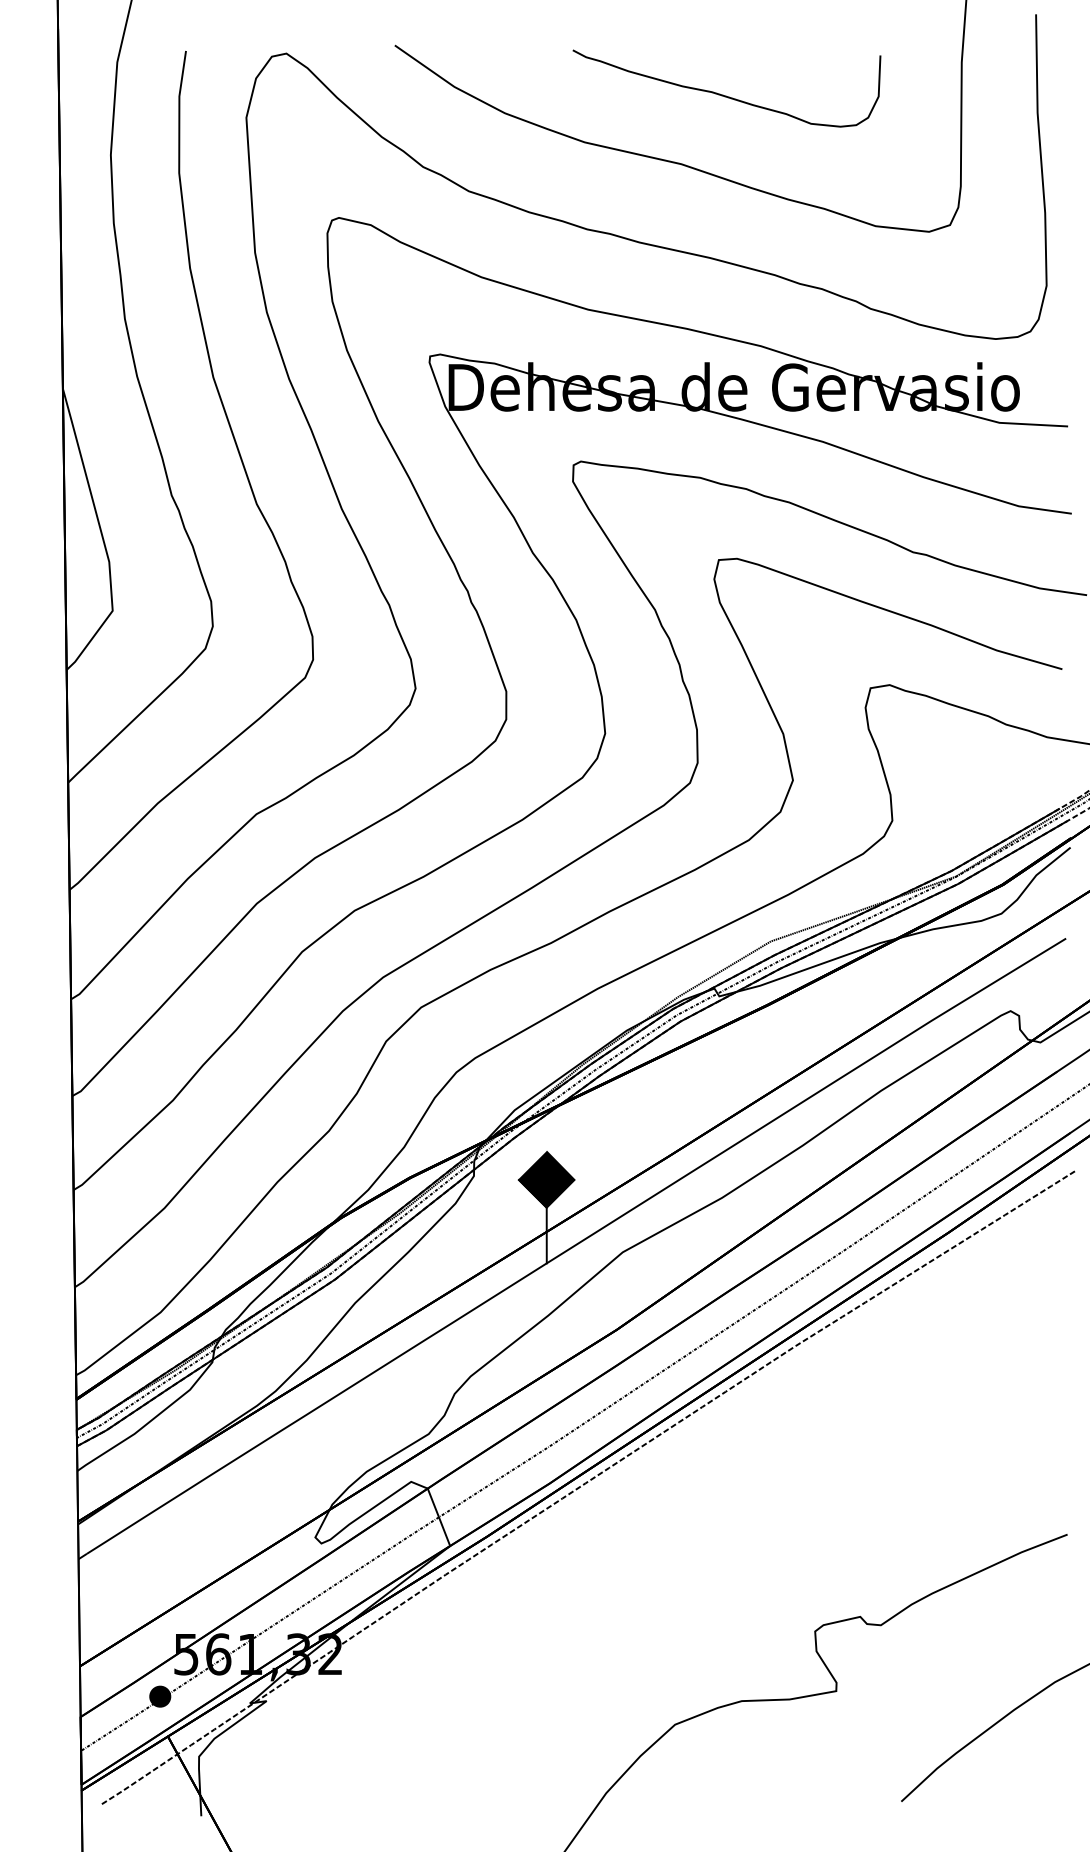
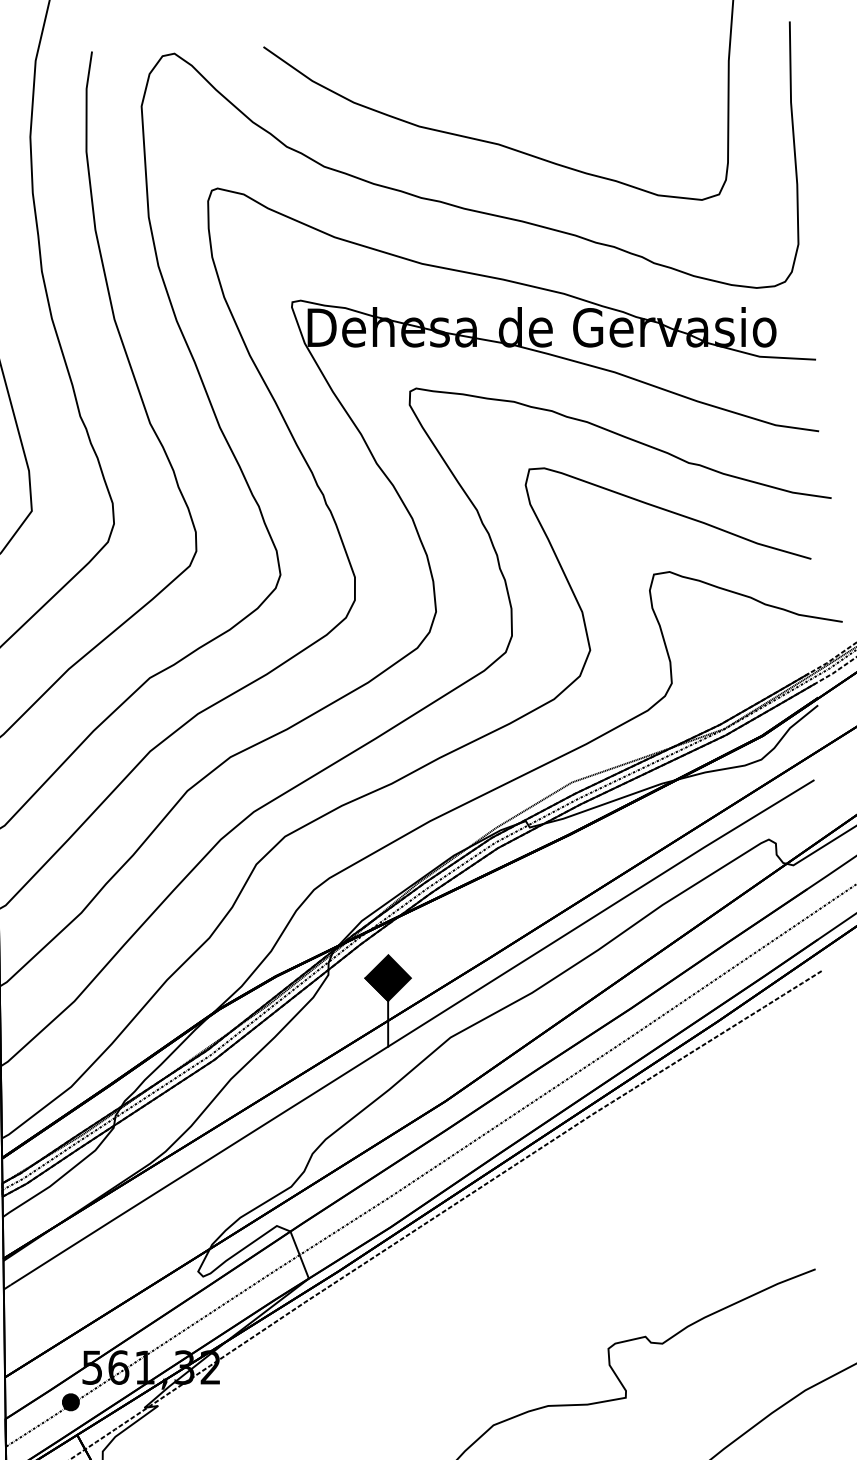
curve: (723, 94) -> (533, 87), removed

